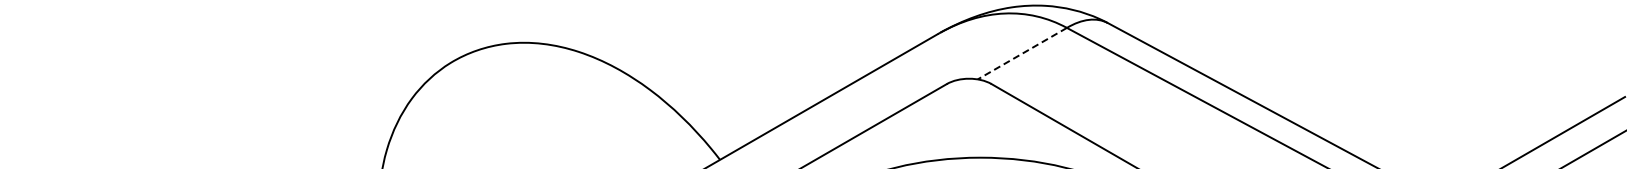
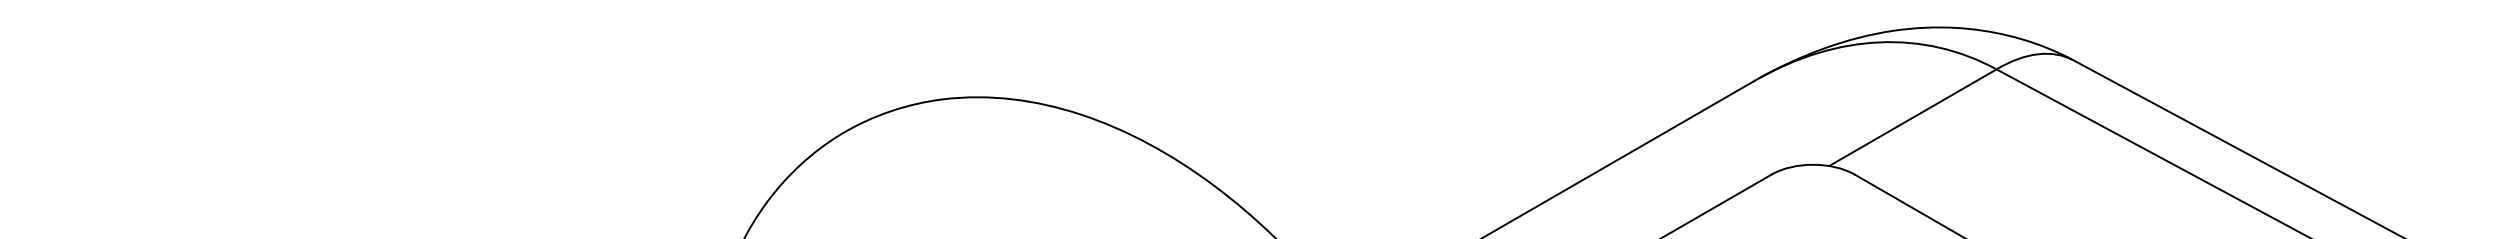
line: (1021, 53) -> (1911, 117), dashed -> solid

